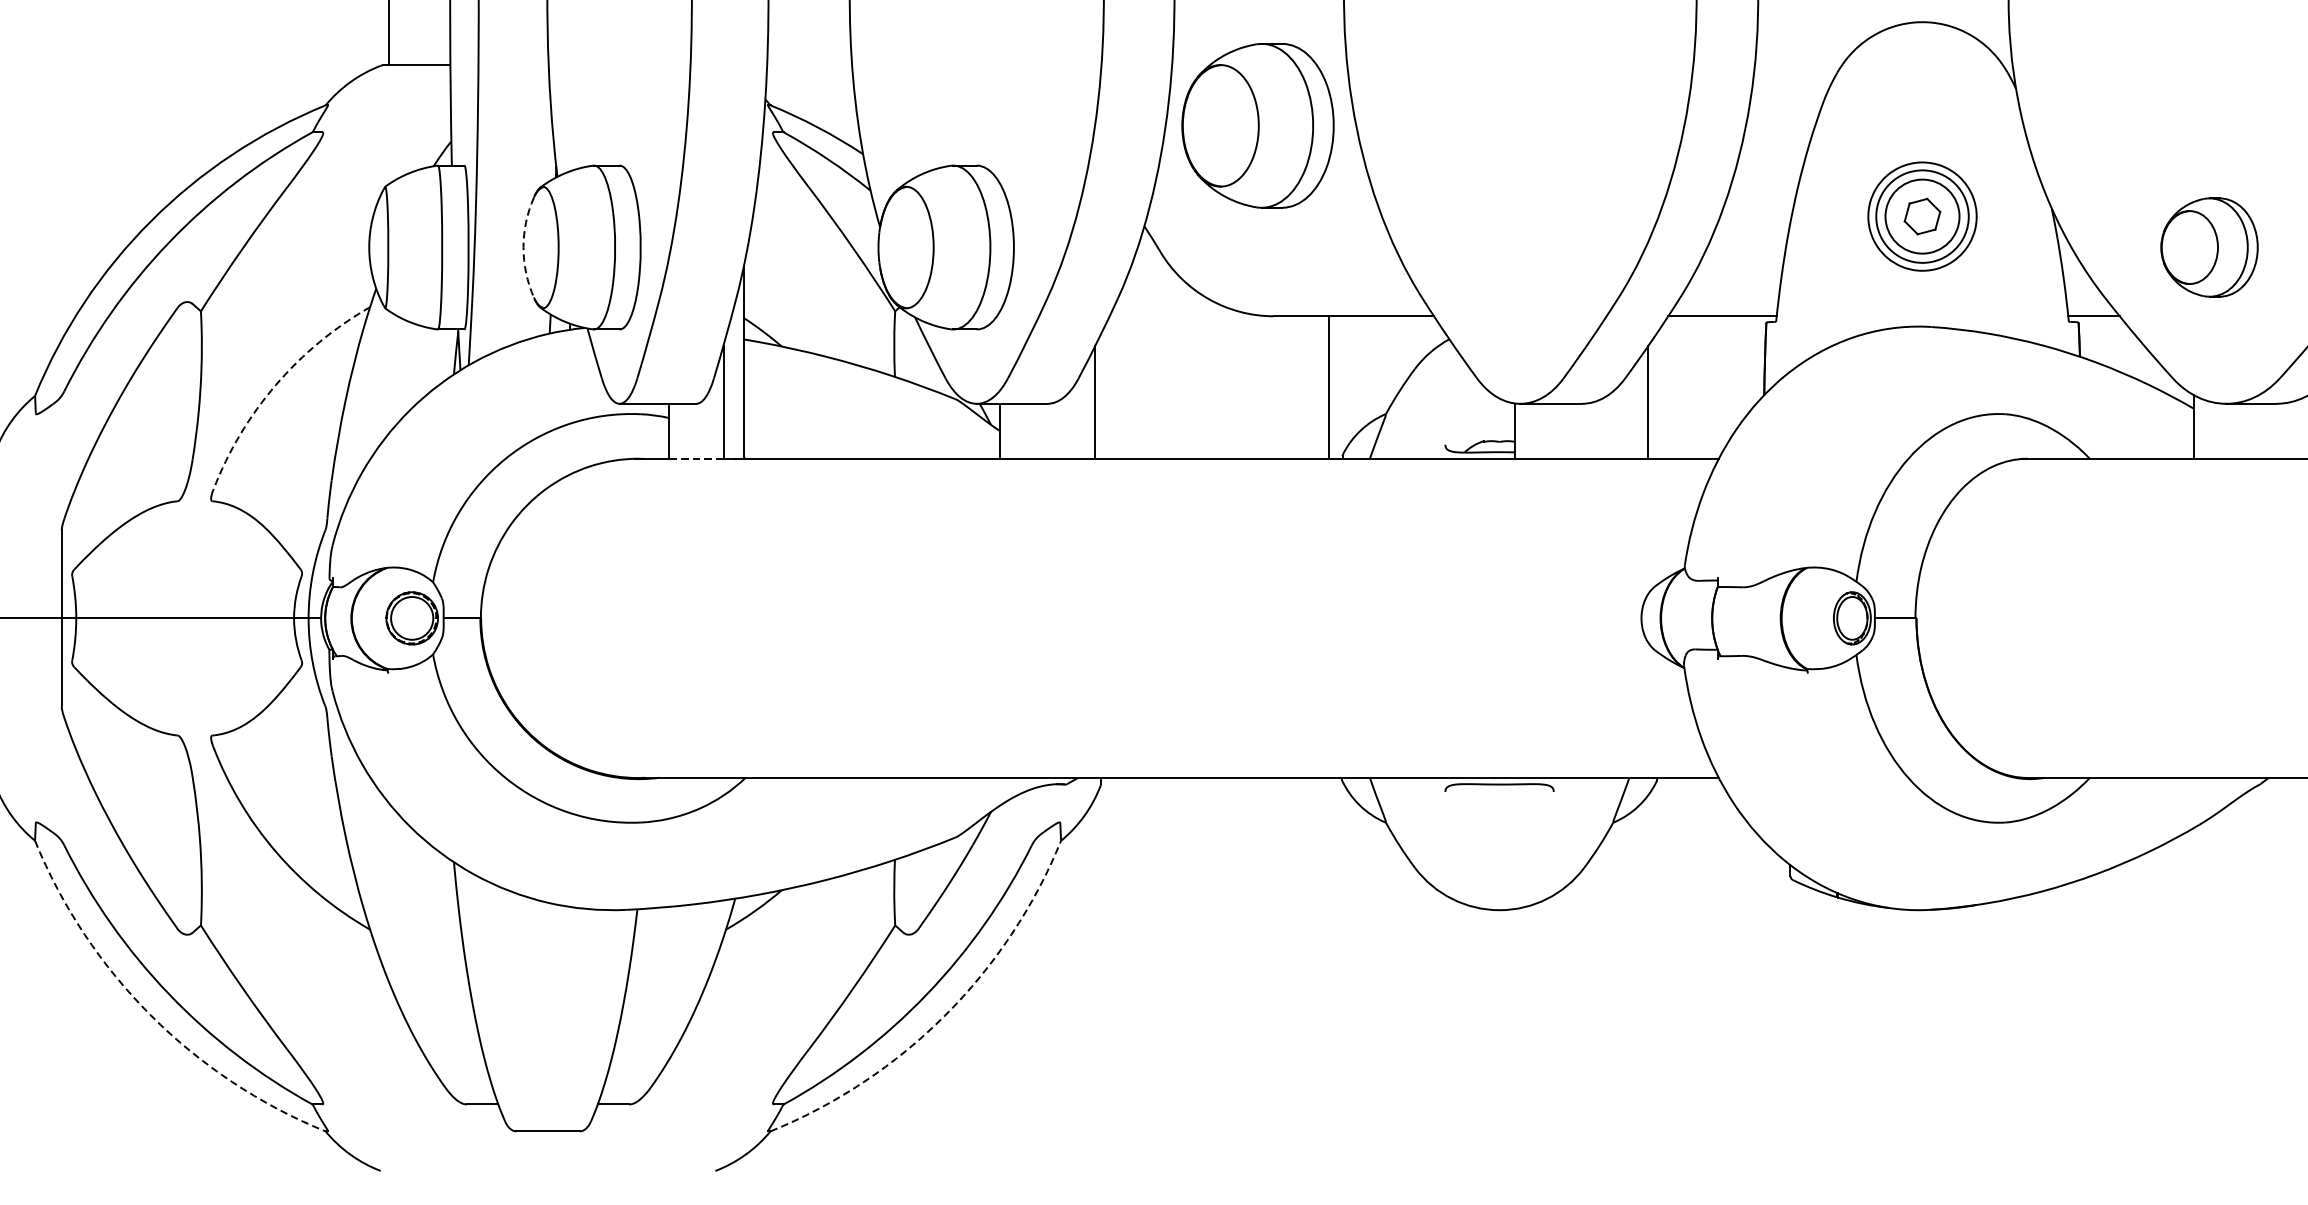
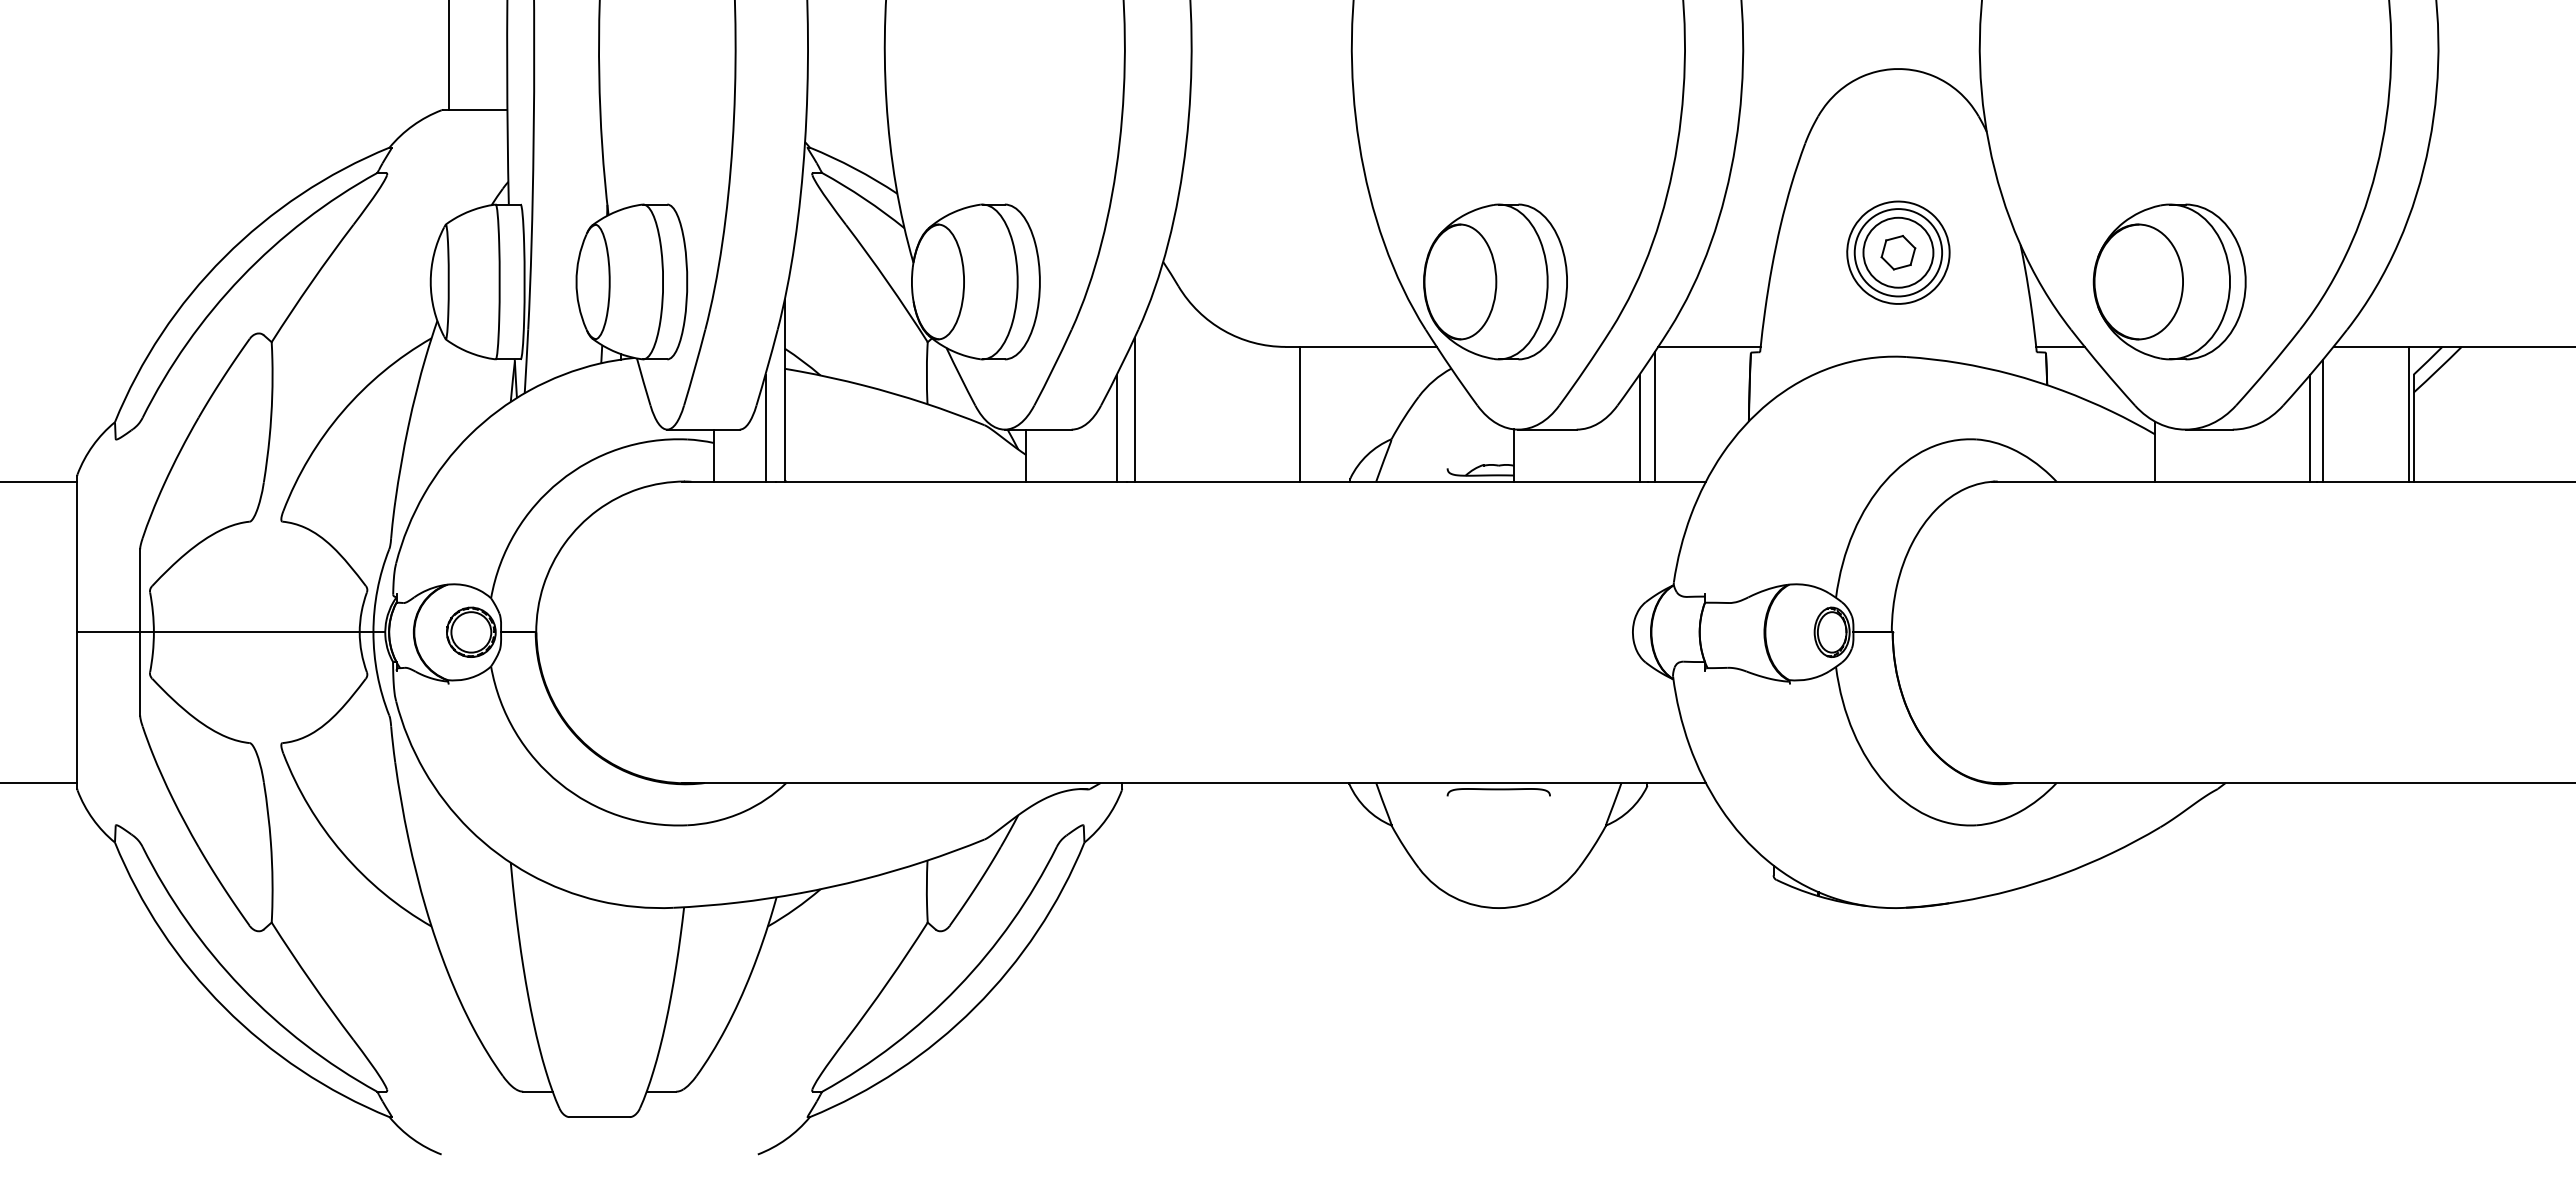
part: (1257, 125) -> (1495, 281), moved
arc: (523, 247) -> (576, 281), dashed -> solid
part: (2209, 247) -> (2169, 281), size x1.67
line: (1114, 382) -> (1134, 409), added
arc: (275, 384) -> (342, 411), dashed -> solid
line: (1328, 386) -> (1299, 413), moved
line: (1665, 389) -> (1655, 416), added
line: (695, 458) -> (739, 481), dashed -> solid
arc: (150, 1015) -> (224, 1007), dashed -> solid
arc: (944, 1015) -> (974, 1007), dashed -> solid

